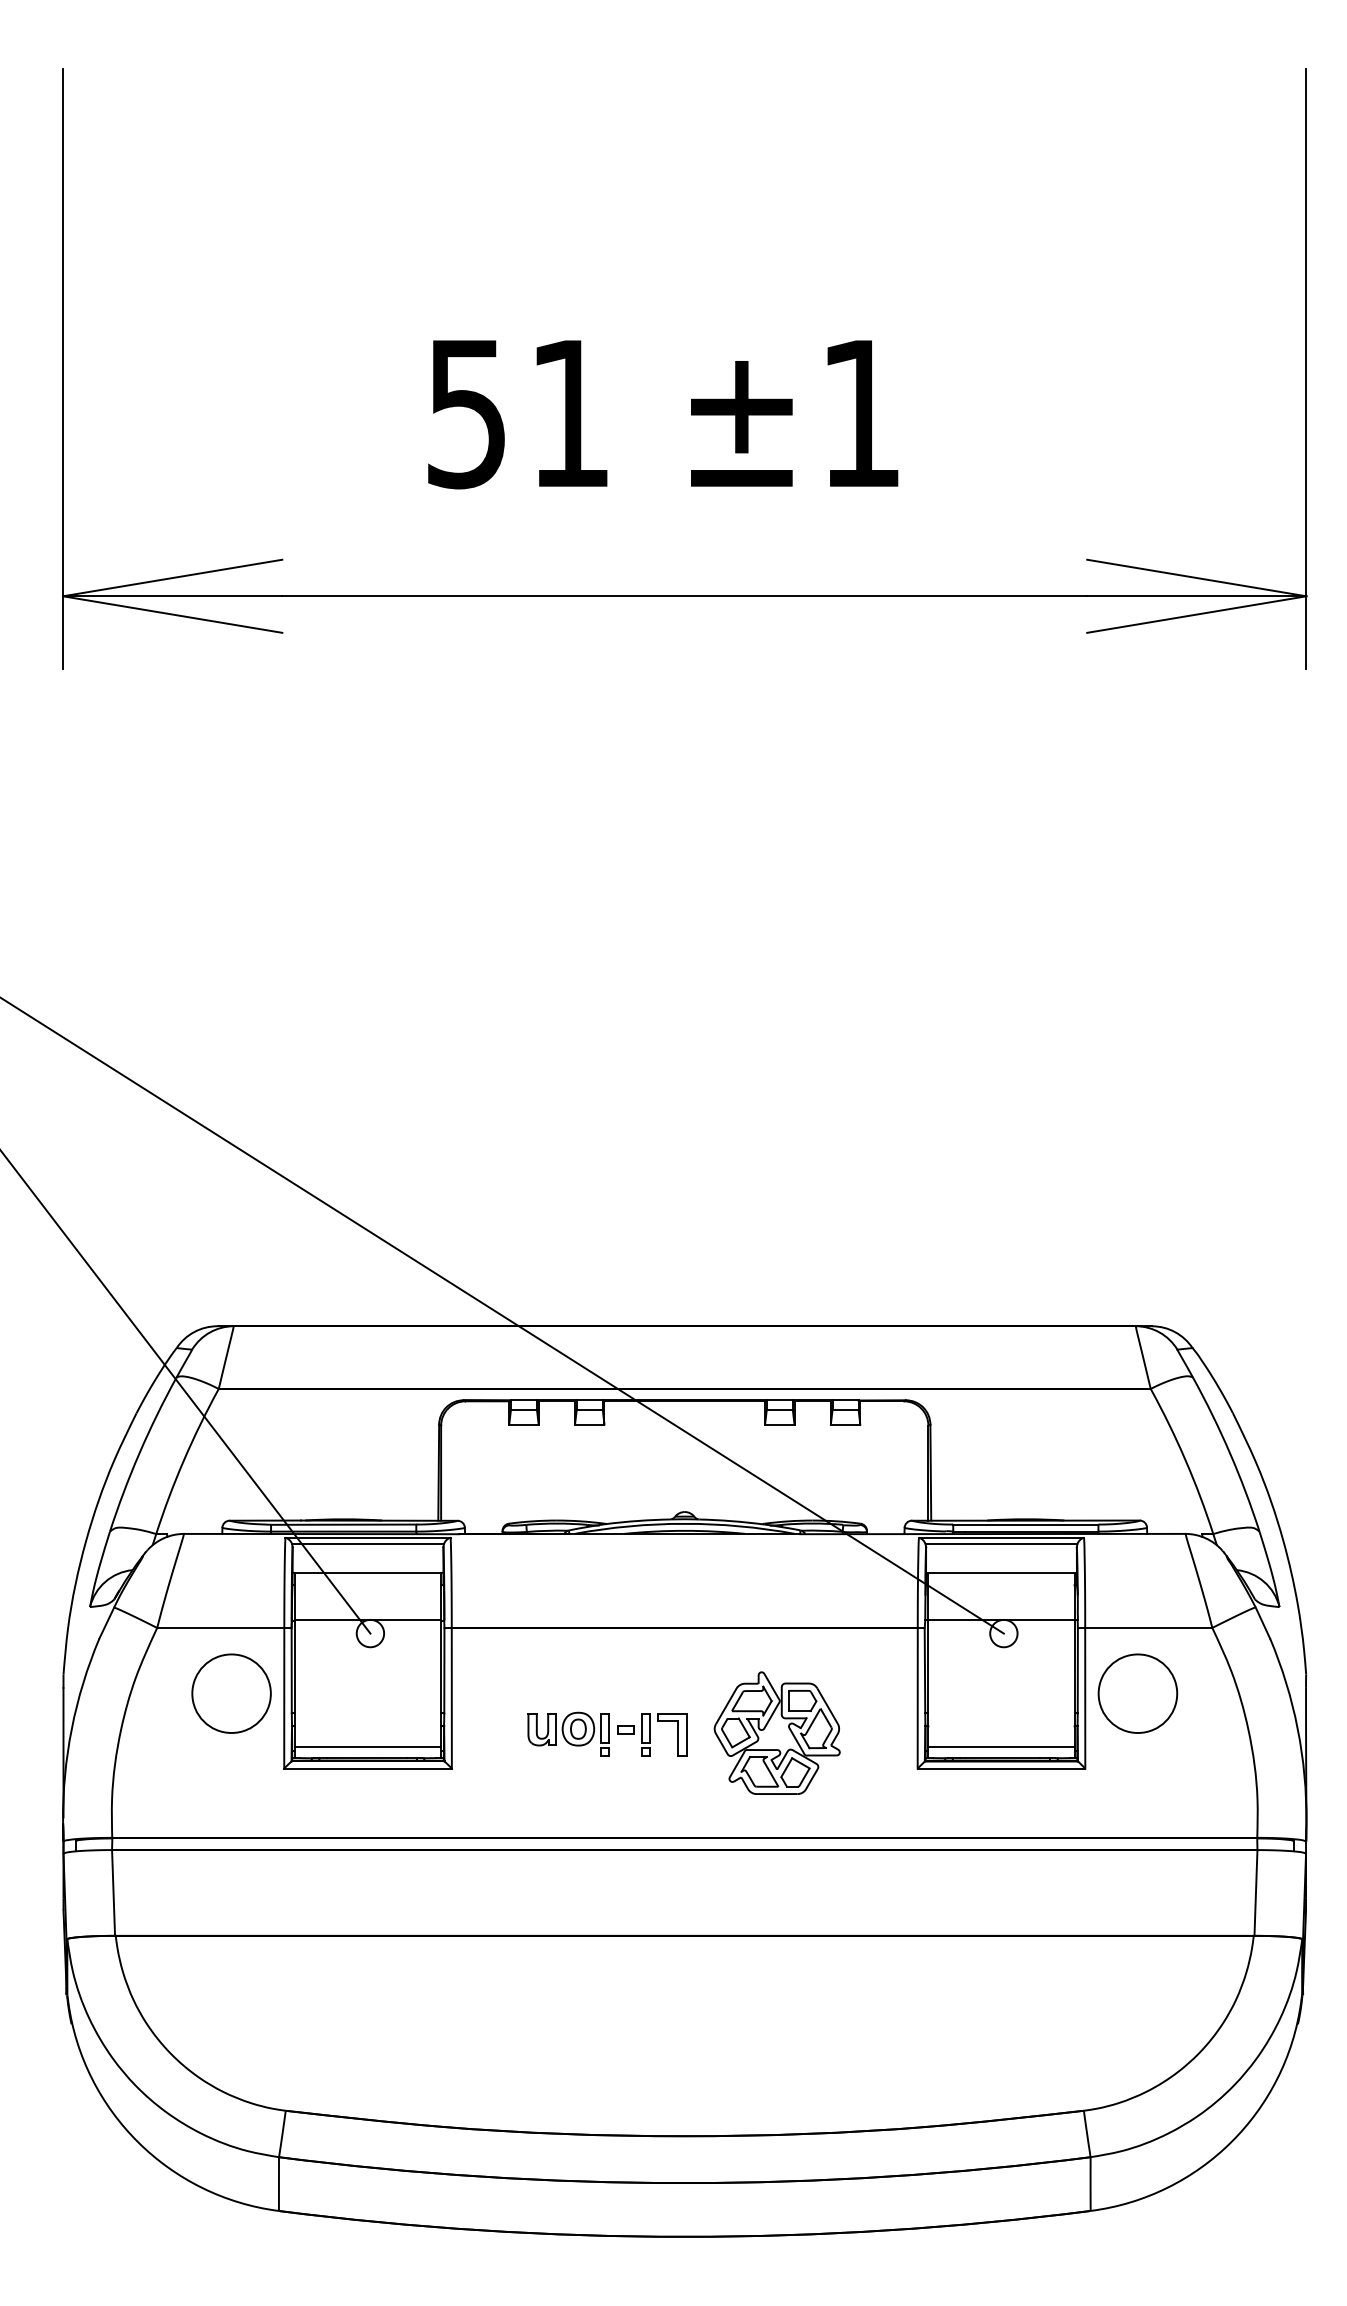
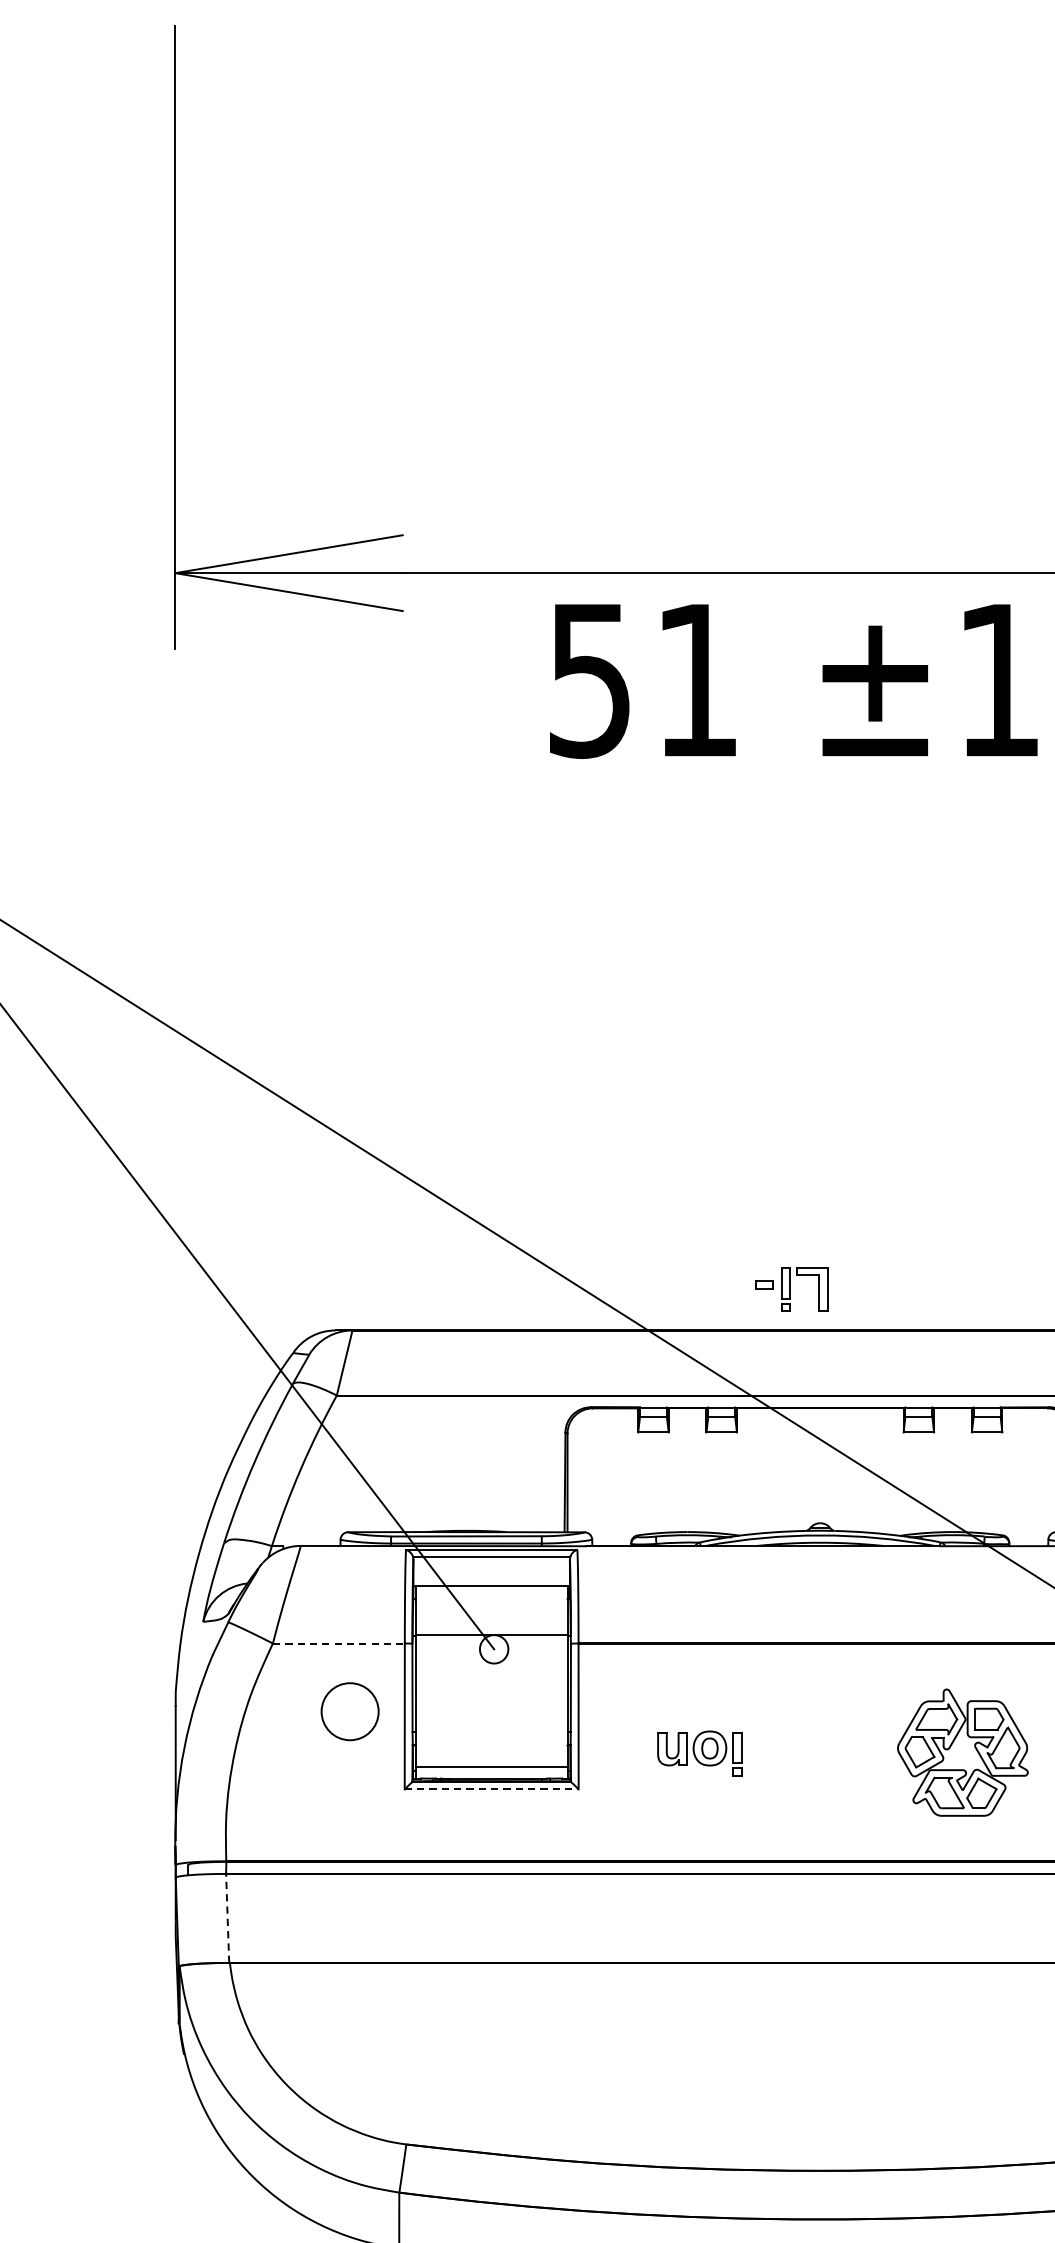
text: (663, 414) -> (794, 681), moved
line: (220, 1627) -> (338, 1643), solid -> dashed
circle: (231, 1693) -> (350, 1711), size x0.7
part: (776, 1732) -> (962, 1751), moved
part: (652, 1734) -> (792, 1289), moved
line: (368, 1768) -> (492, 1789), solid -> dashed
line: (113, 1892) -> (227, 1917), solid -> dashed

